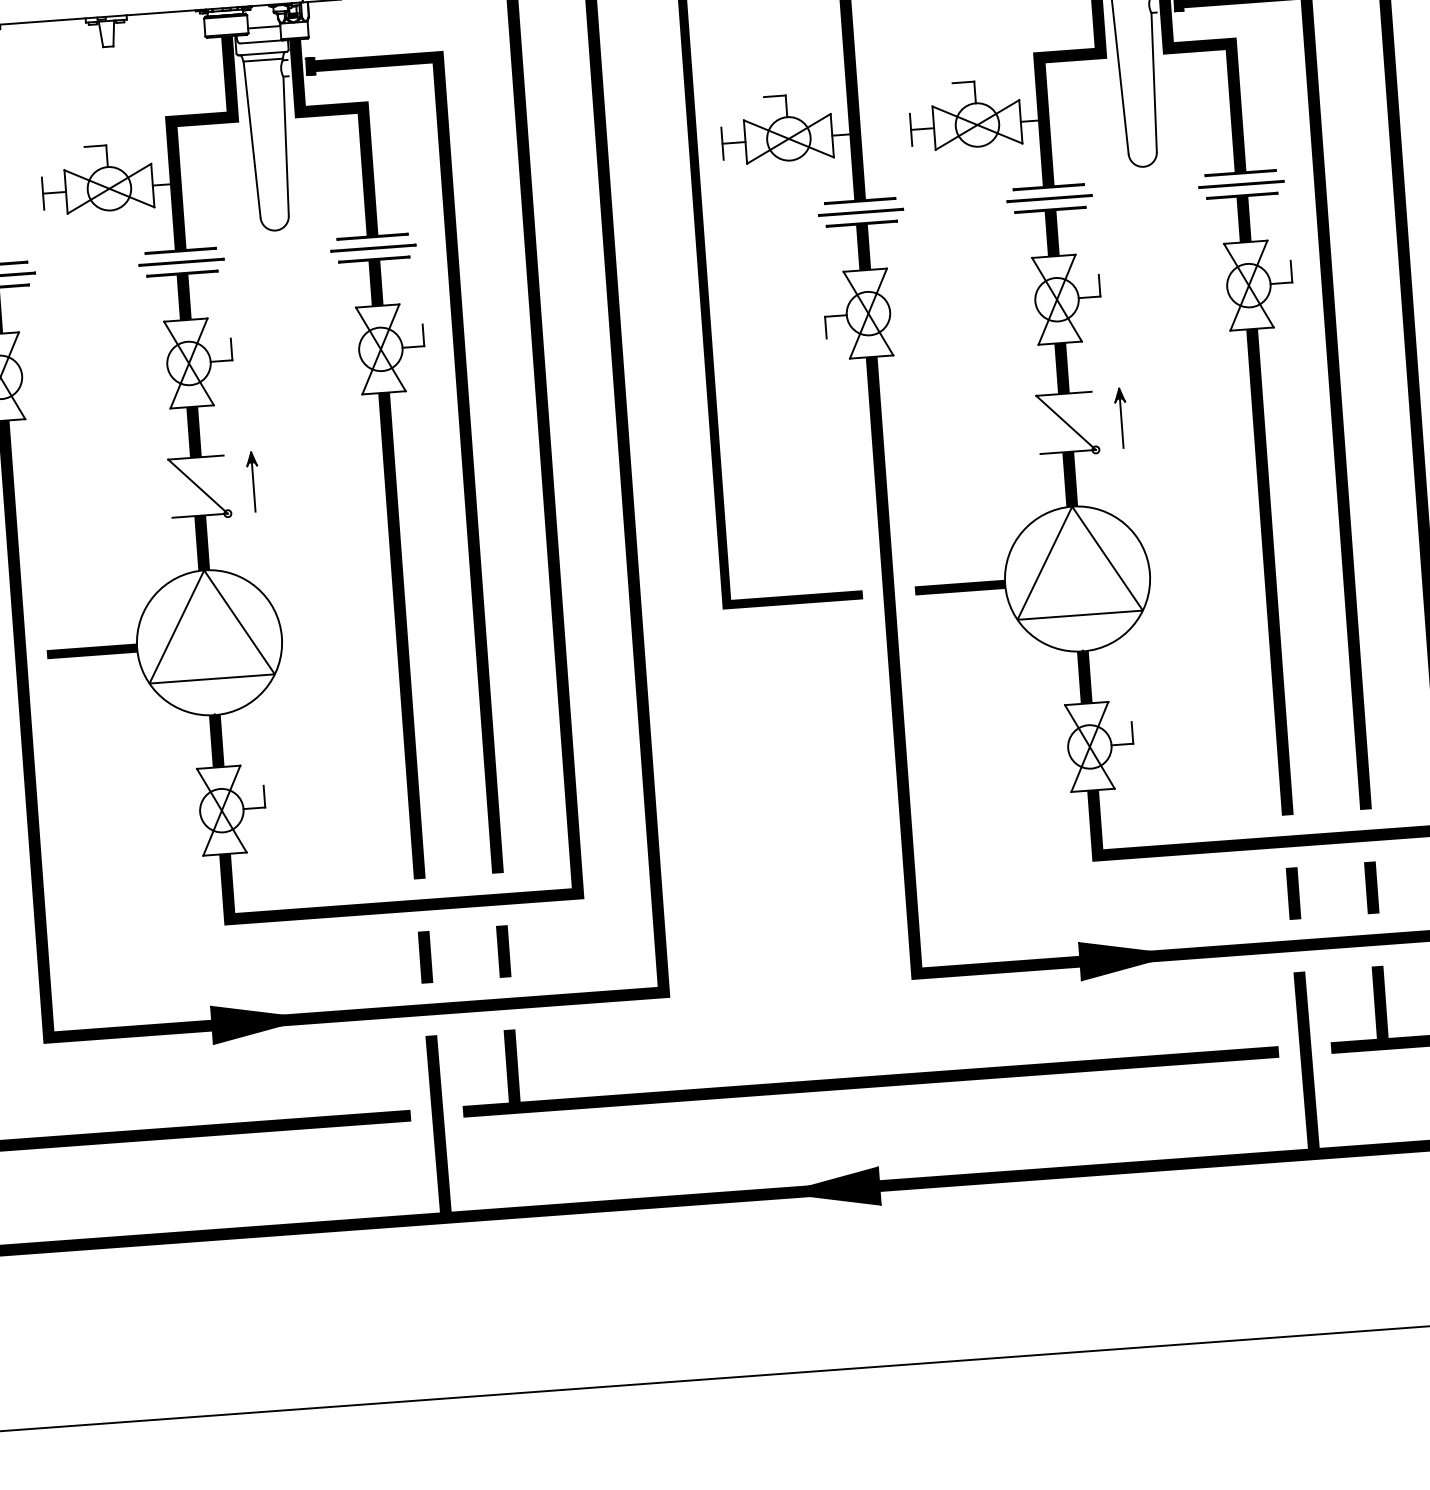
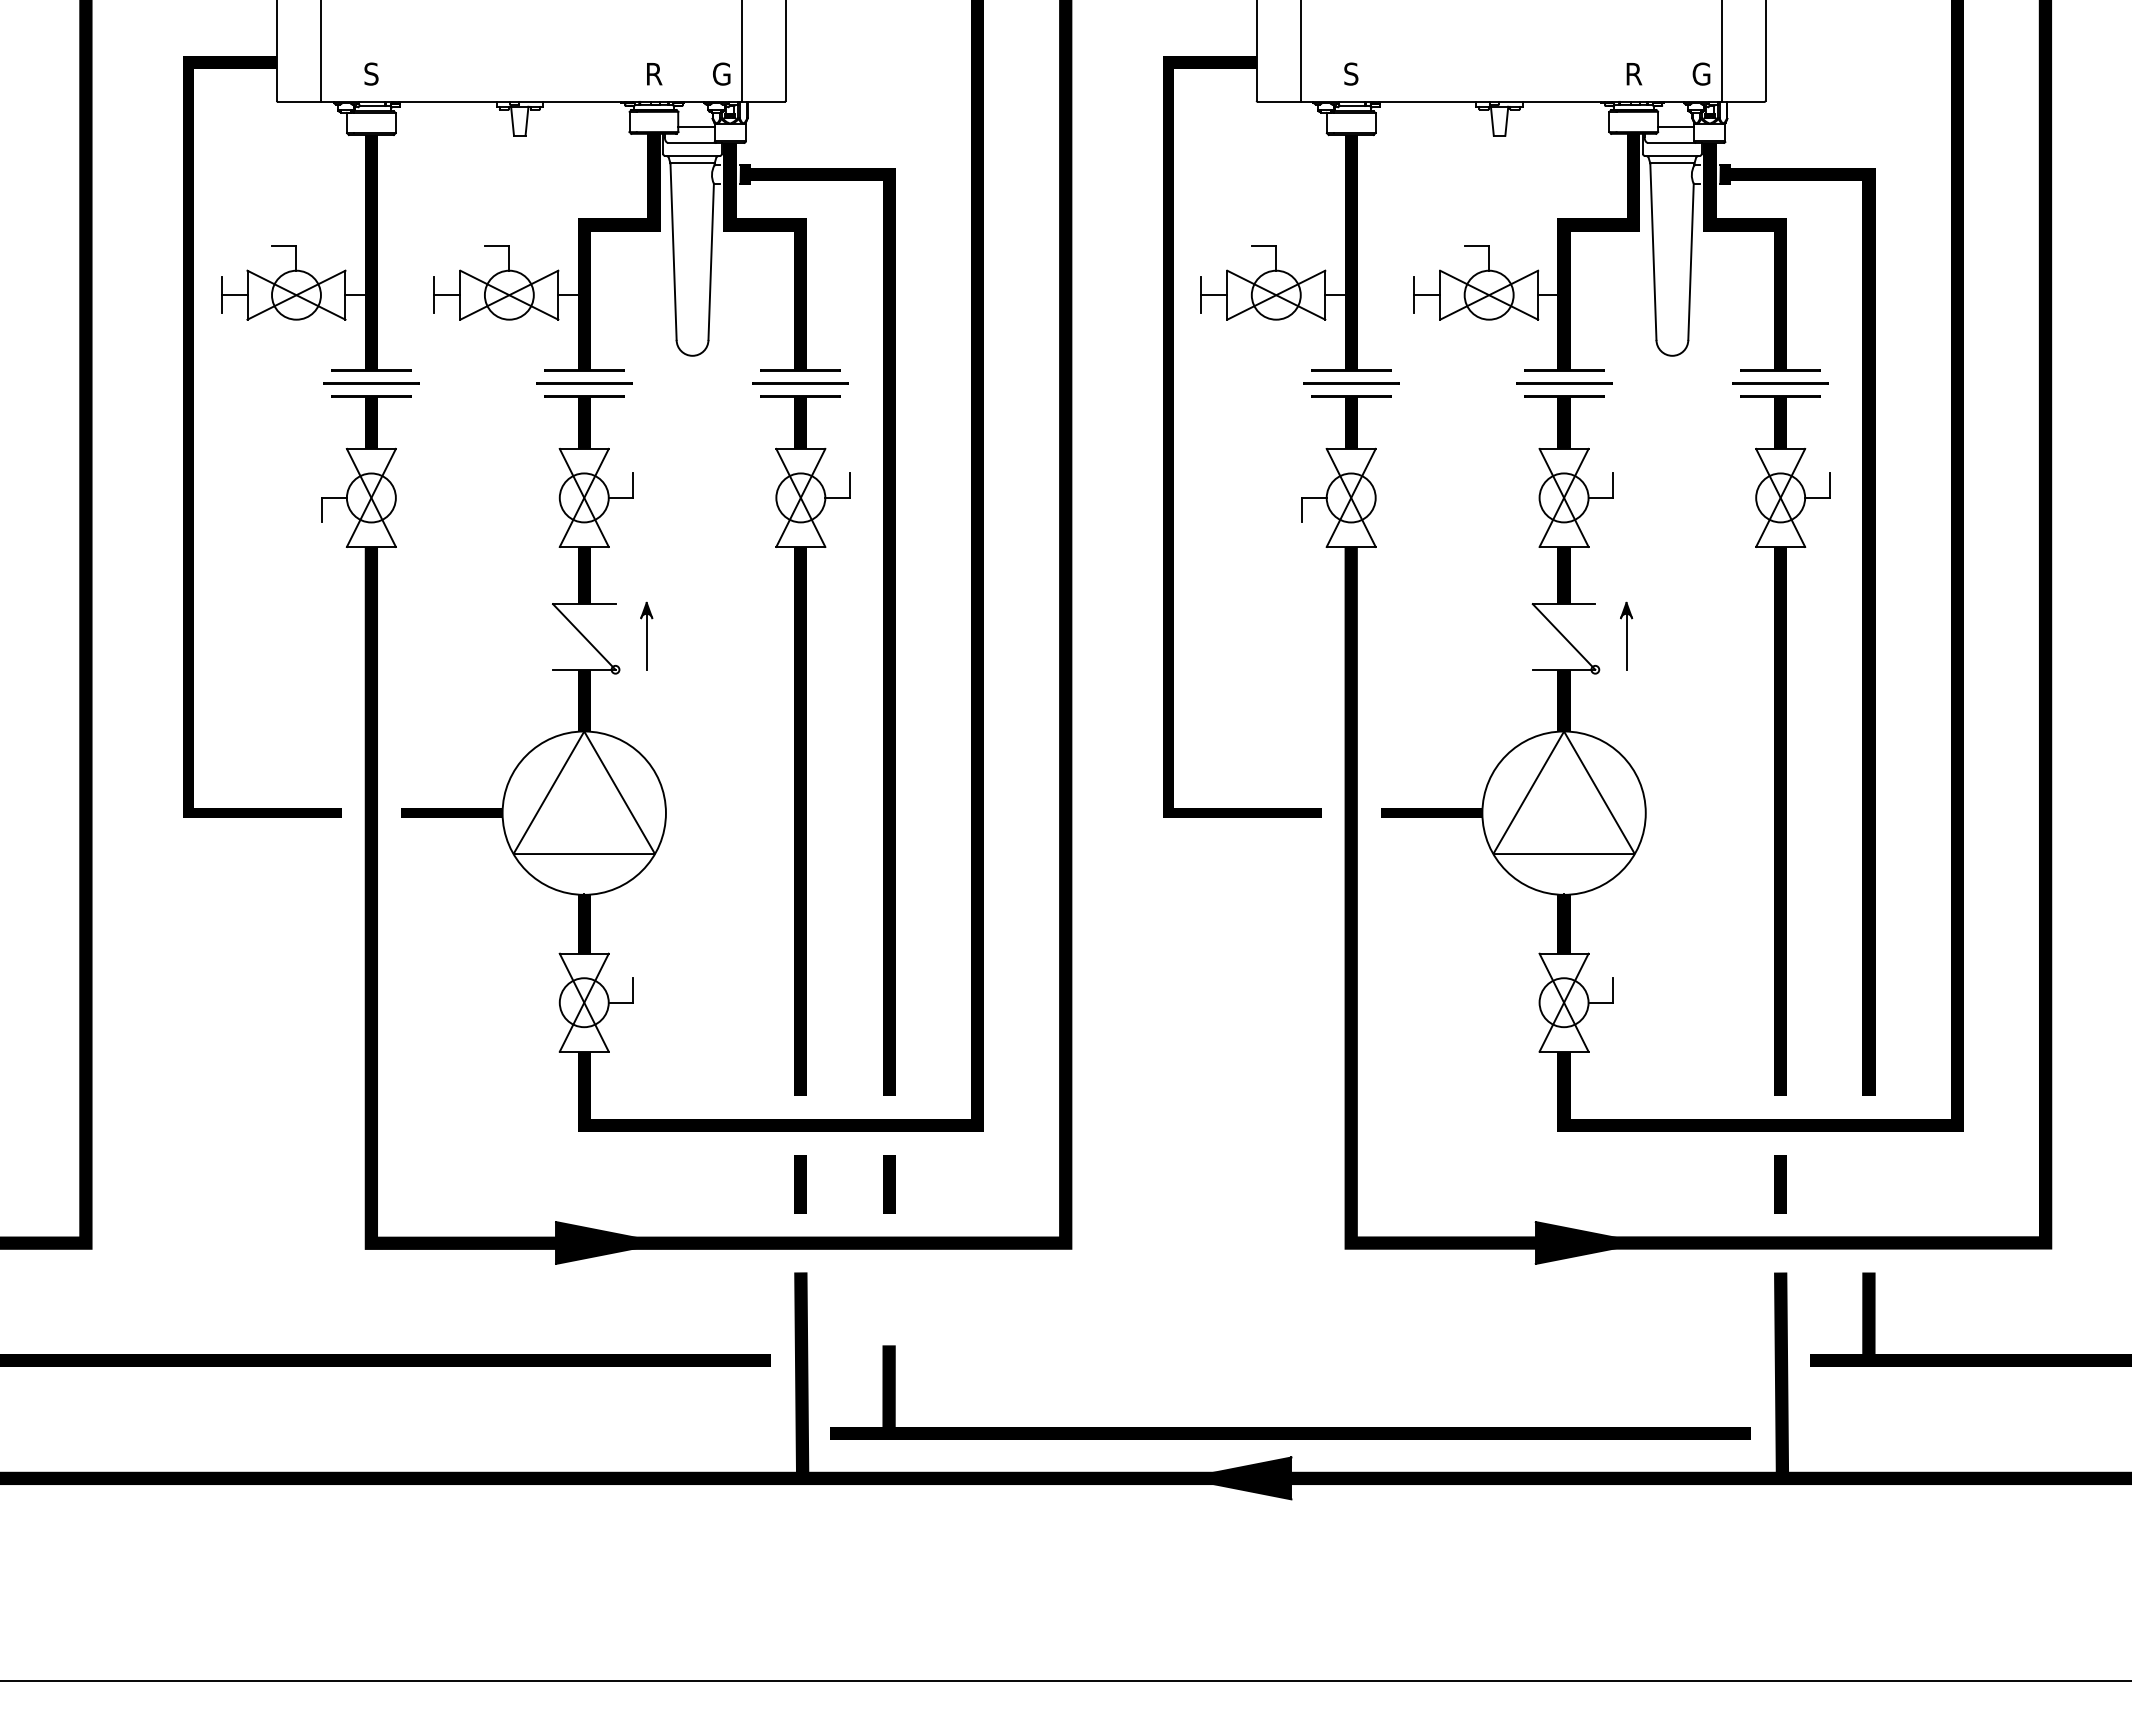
line: (1371, 888) -> (1868, 1184), removed
part: (870, 1076) -> (1290, 1427), moved

